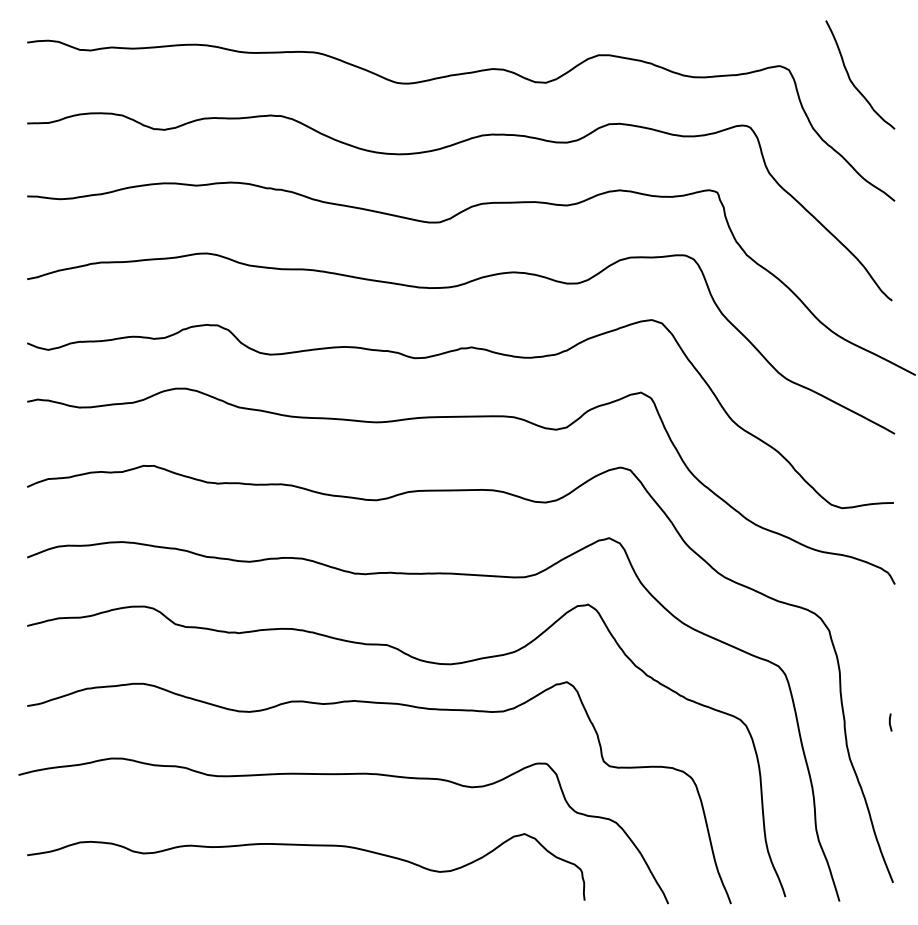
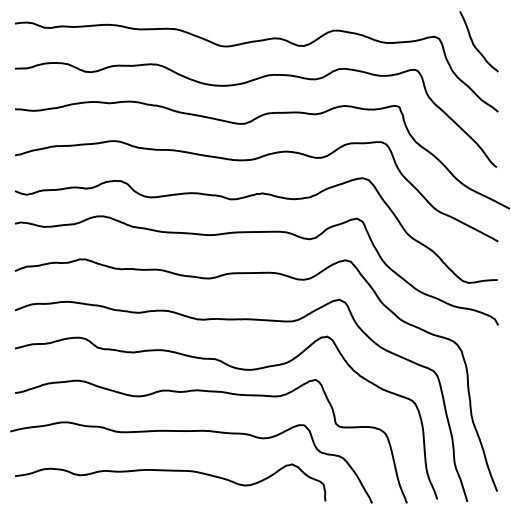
line: (889, 722) -> (495, 402), removed

